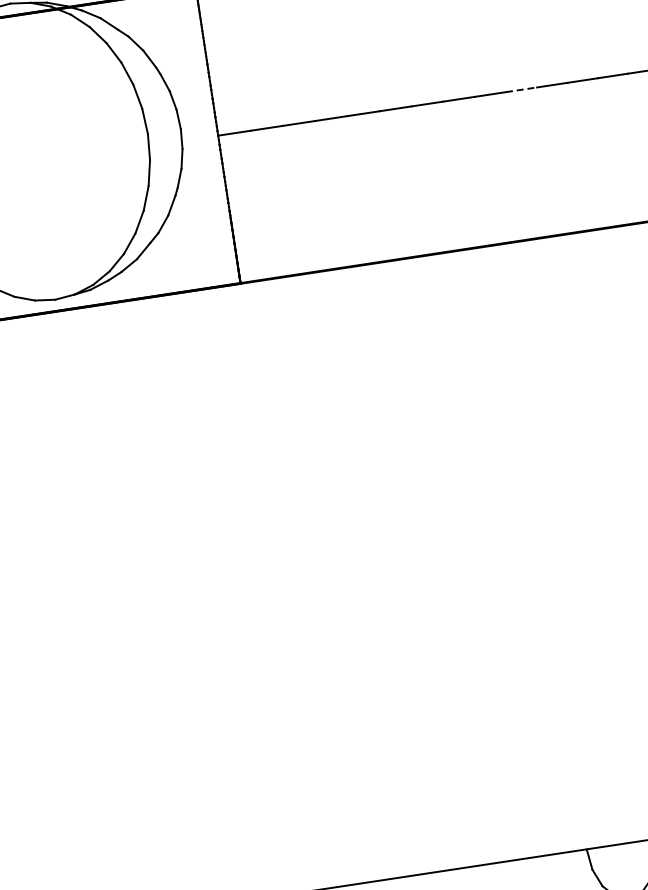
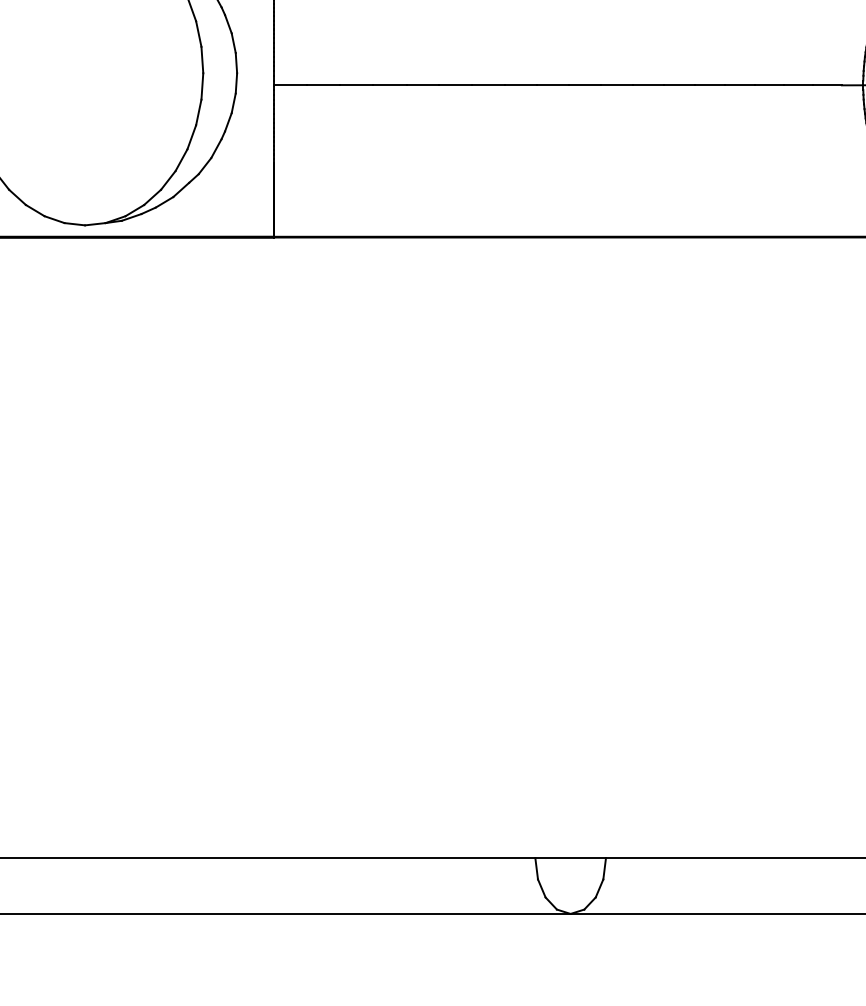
line: (521, 89) -> (585, 85), dashed -> solid

